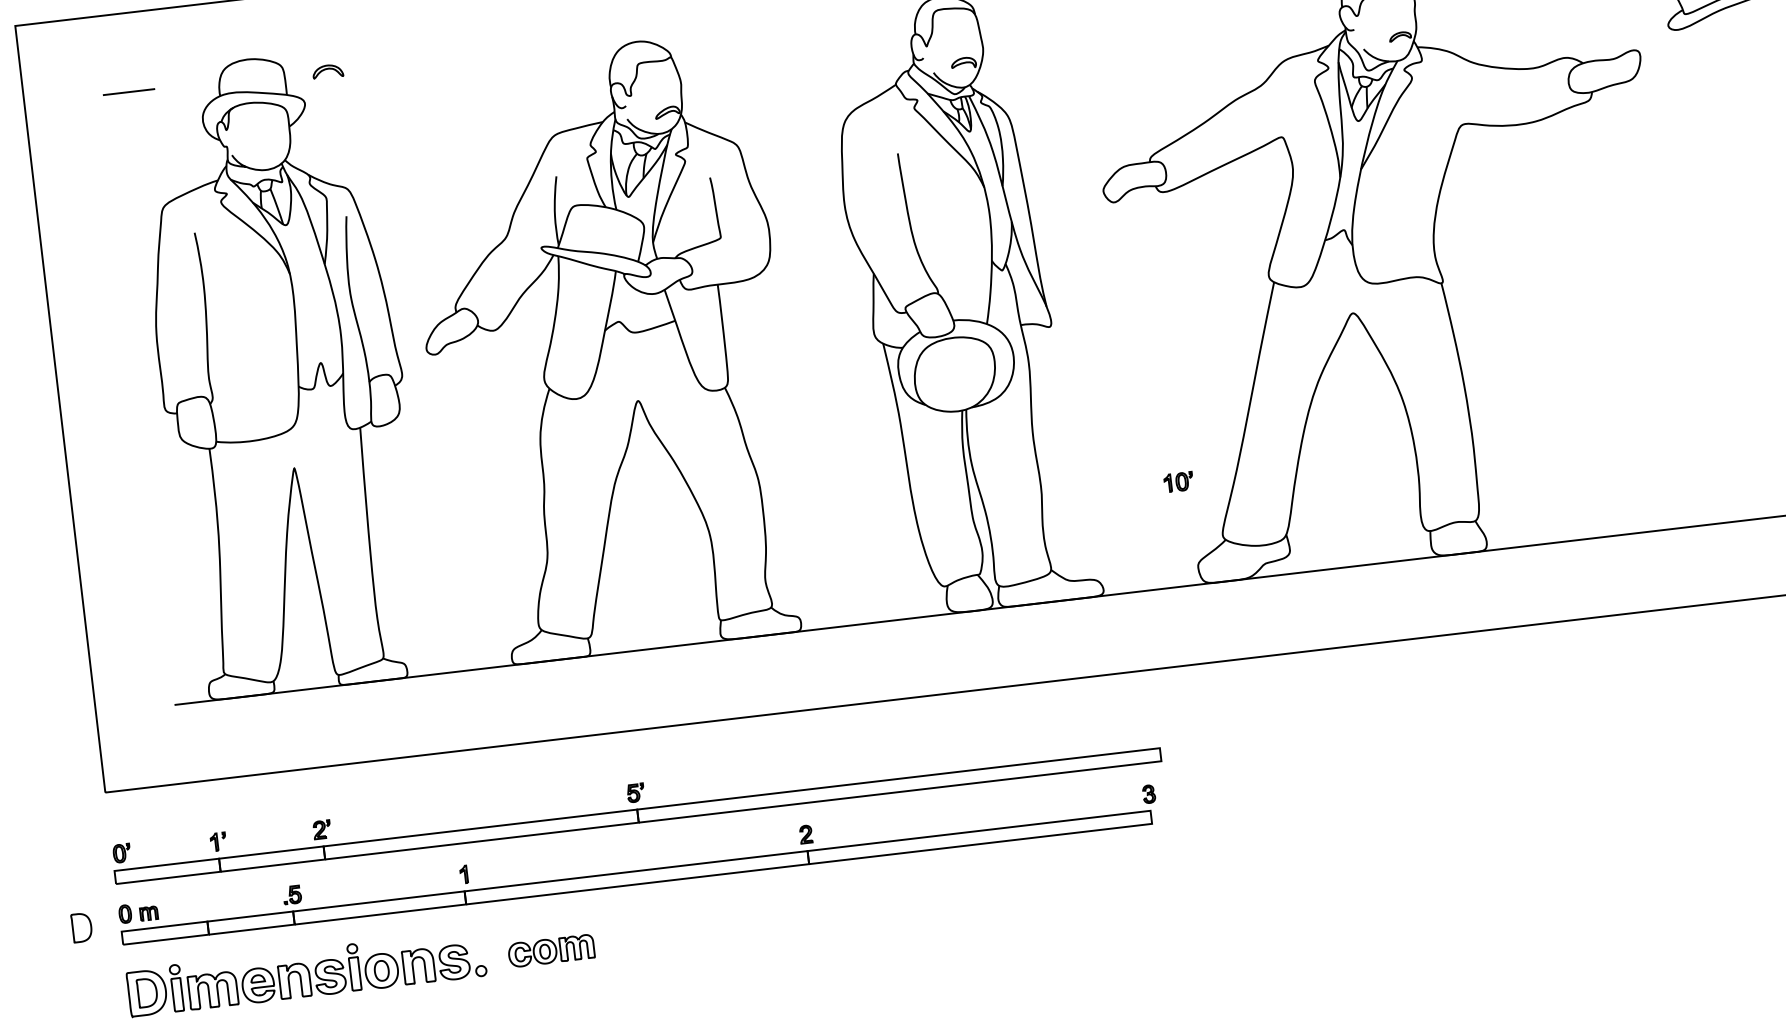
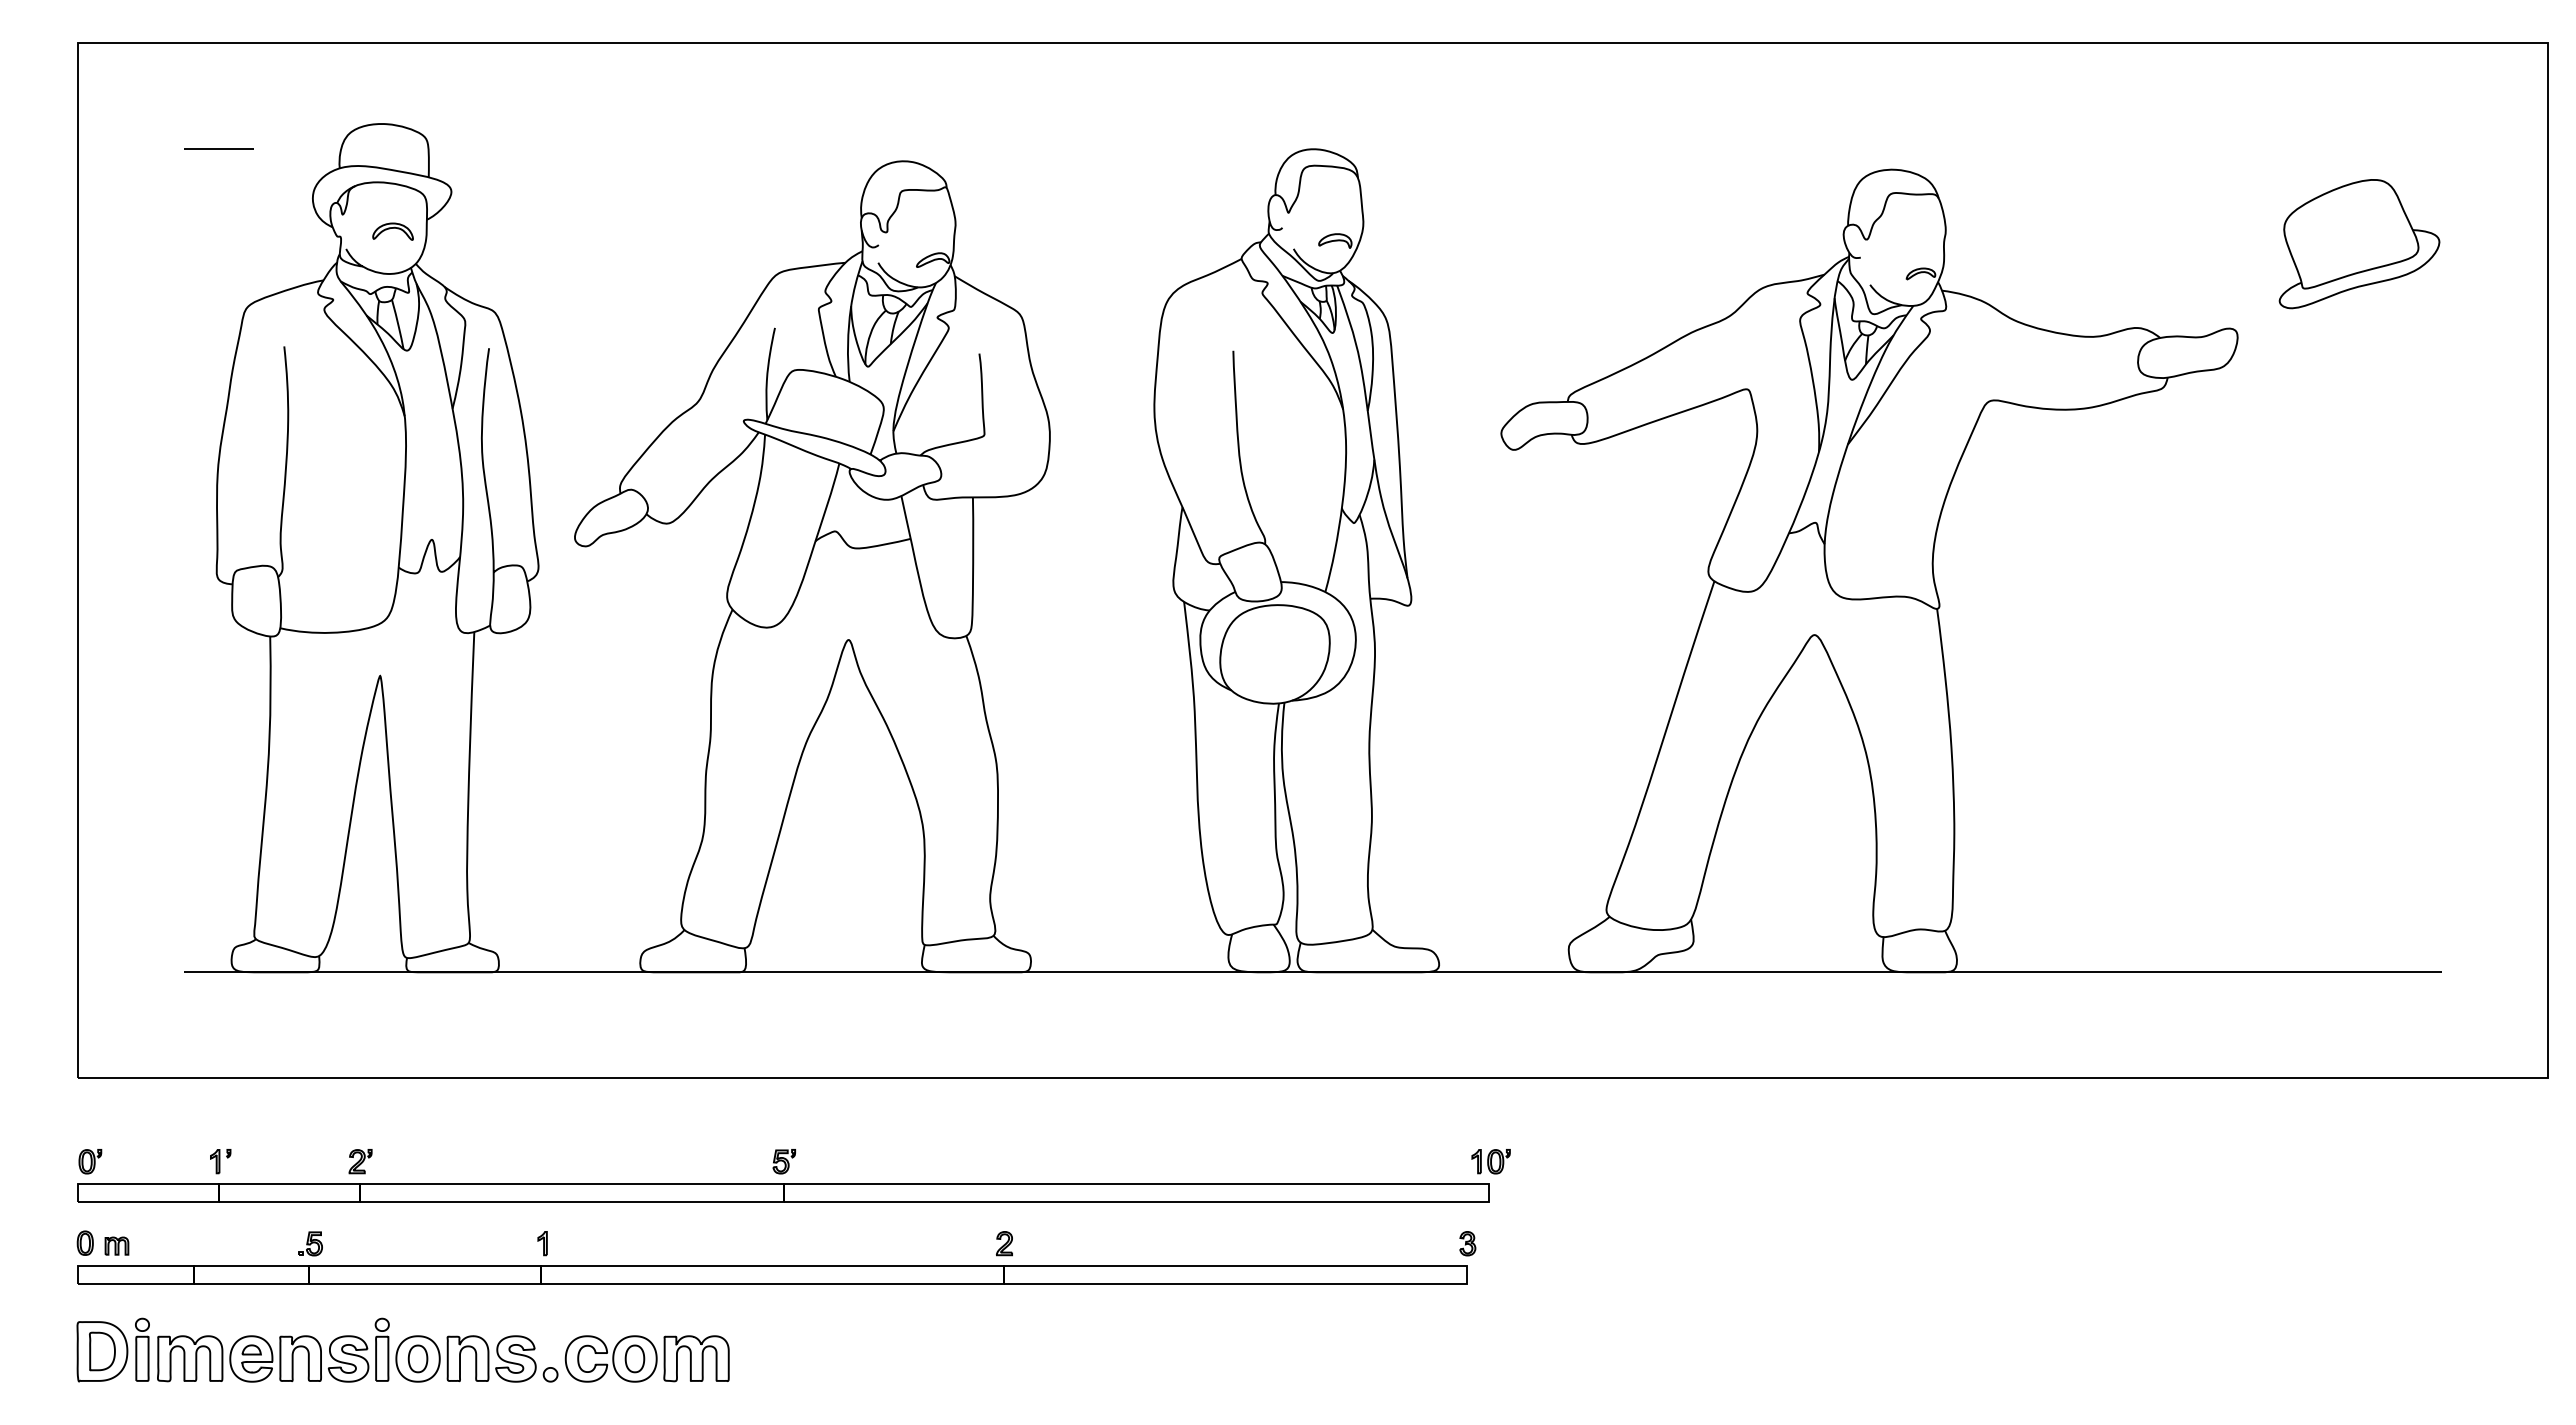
part: (327, 71) -> (392, 231), moved
part: (1178, 482) -> (1490, 1161), moved
part: (82, 927) -> (25, 1254), removed
part: (550, 950) -> (646, 1358), size x1.43

